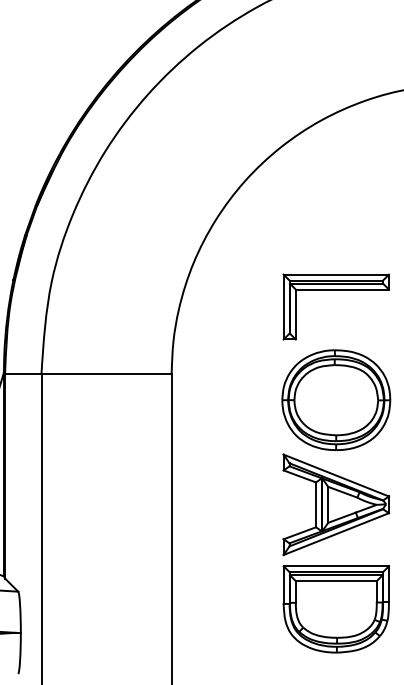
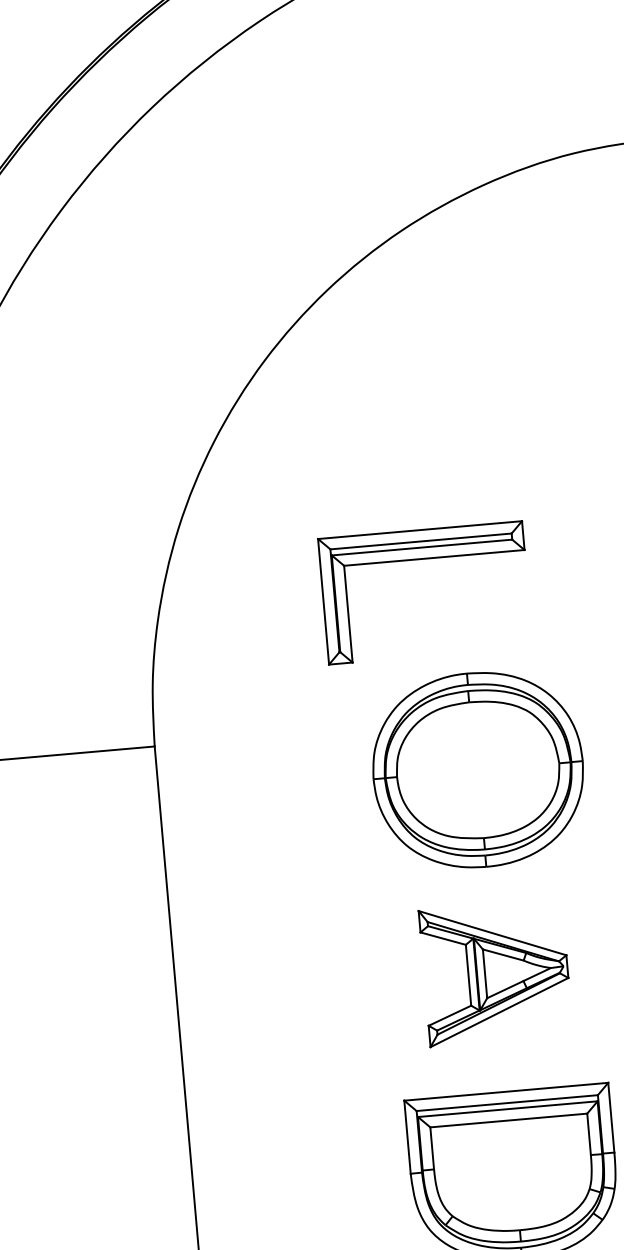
part: (335, 290) -> (421, 560), moved
part: (336, 504) -> (496, 972), size x0.7

